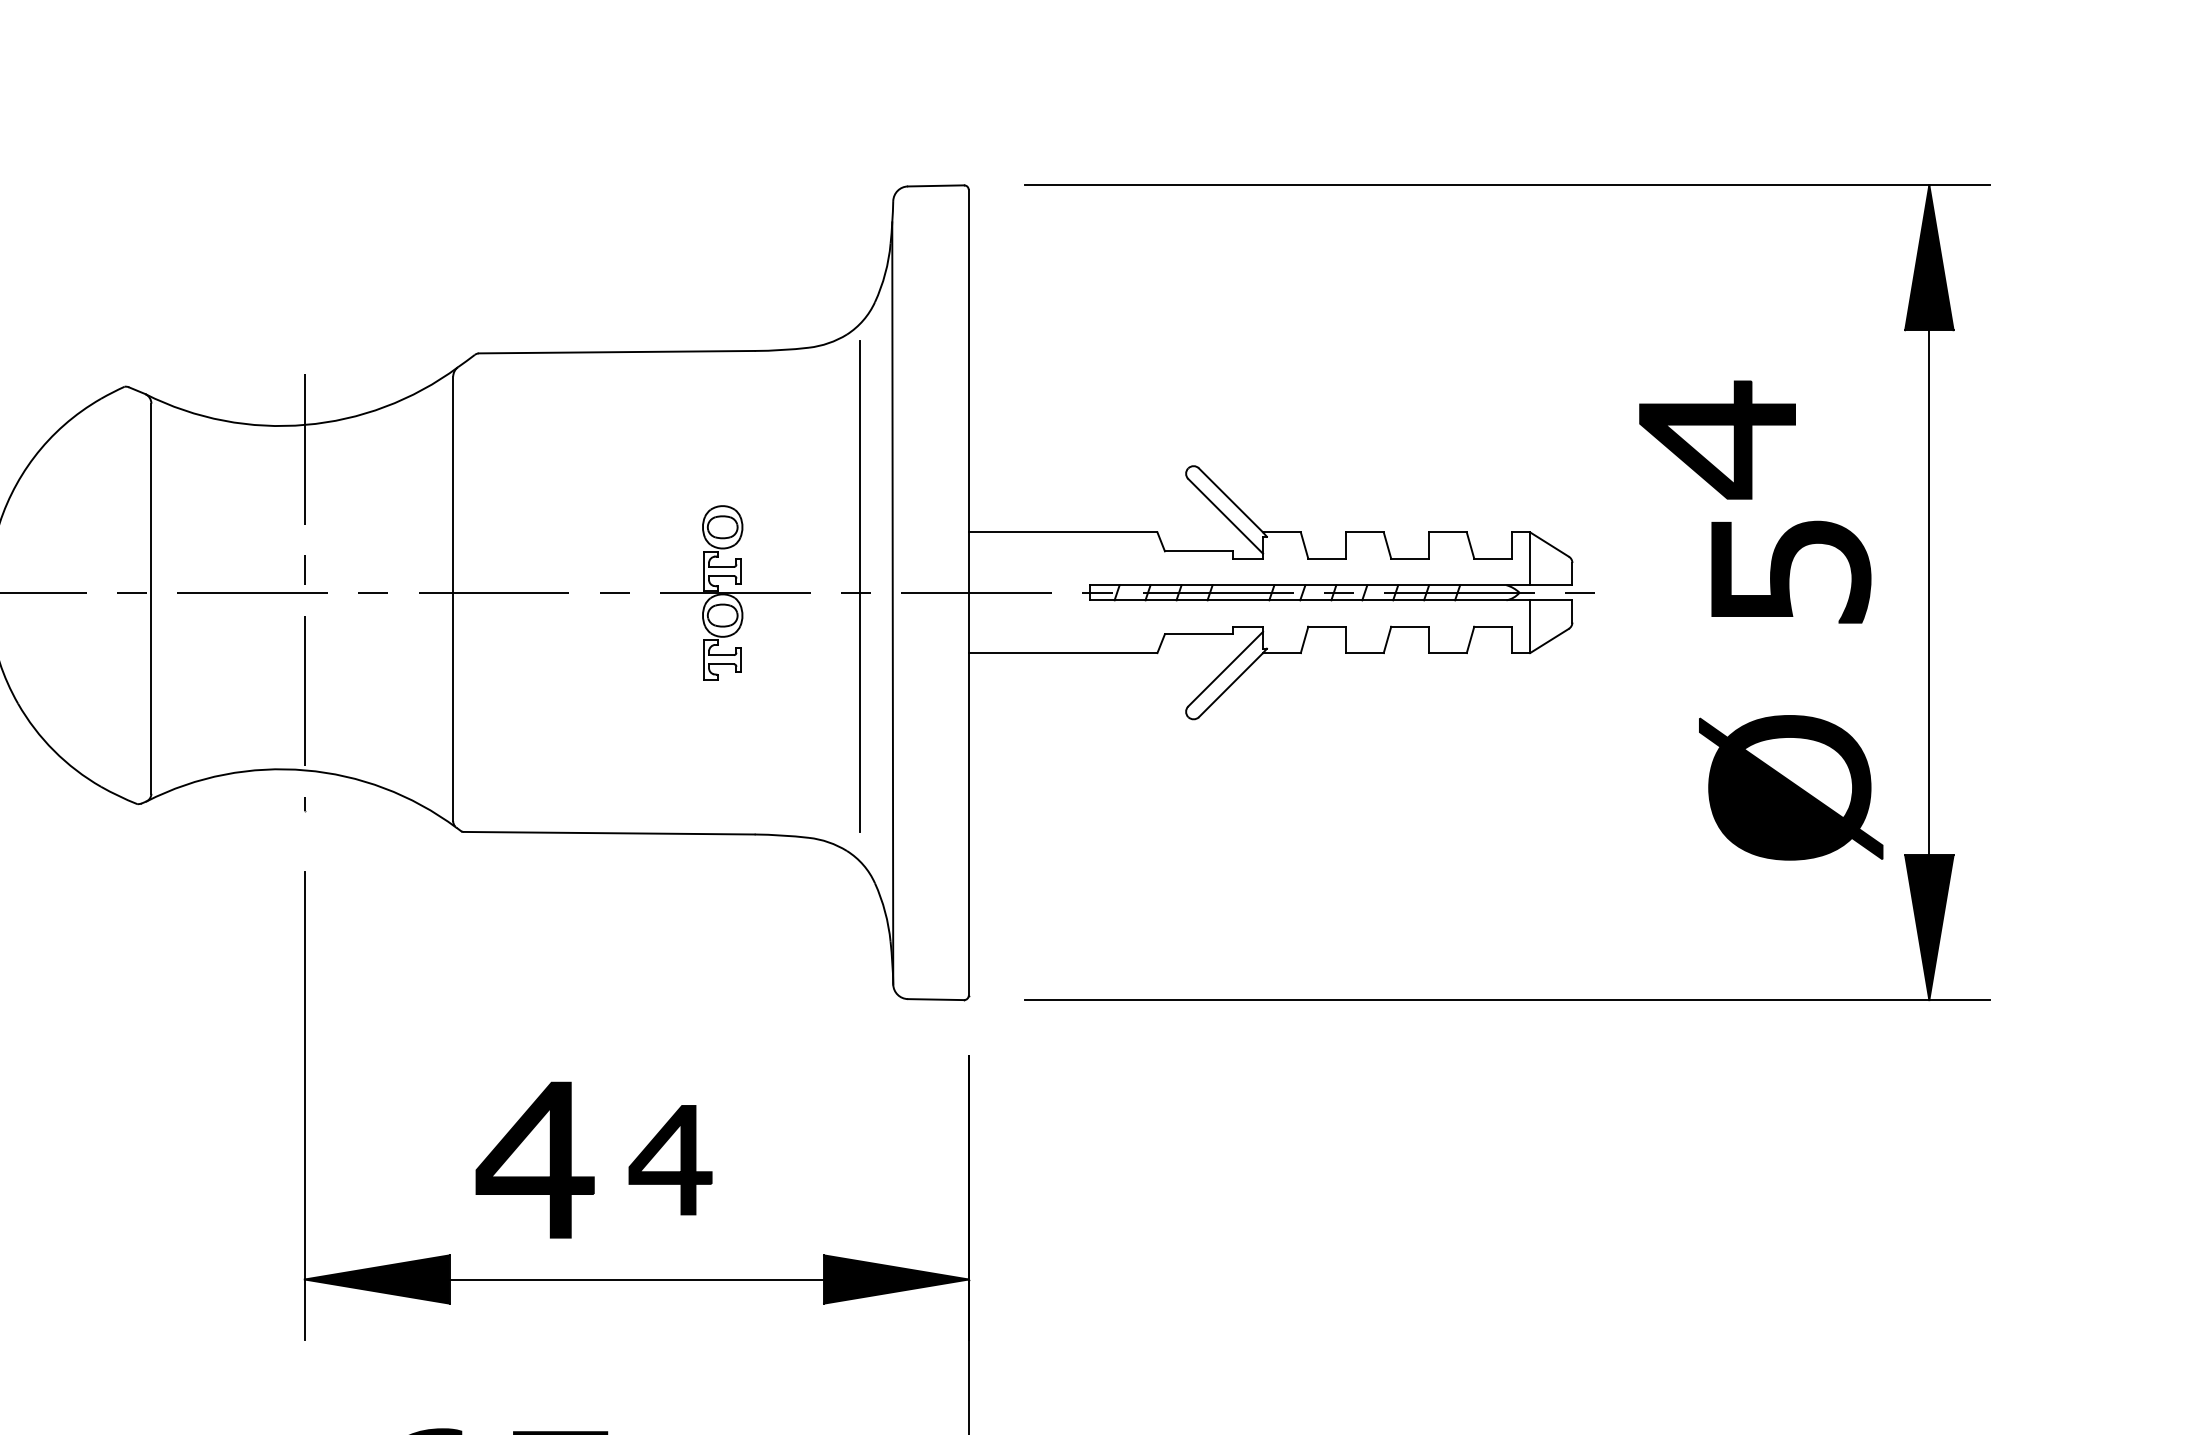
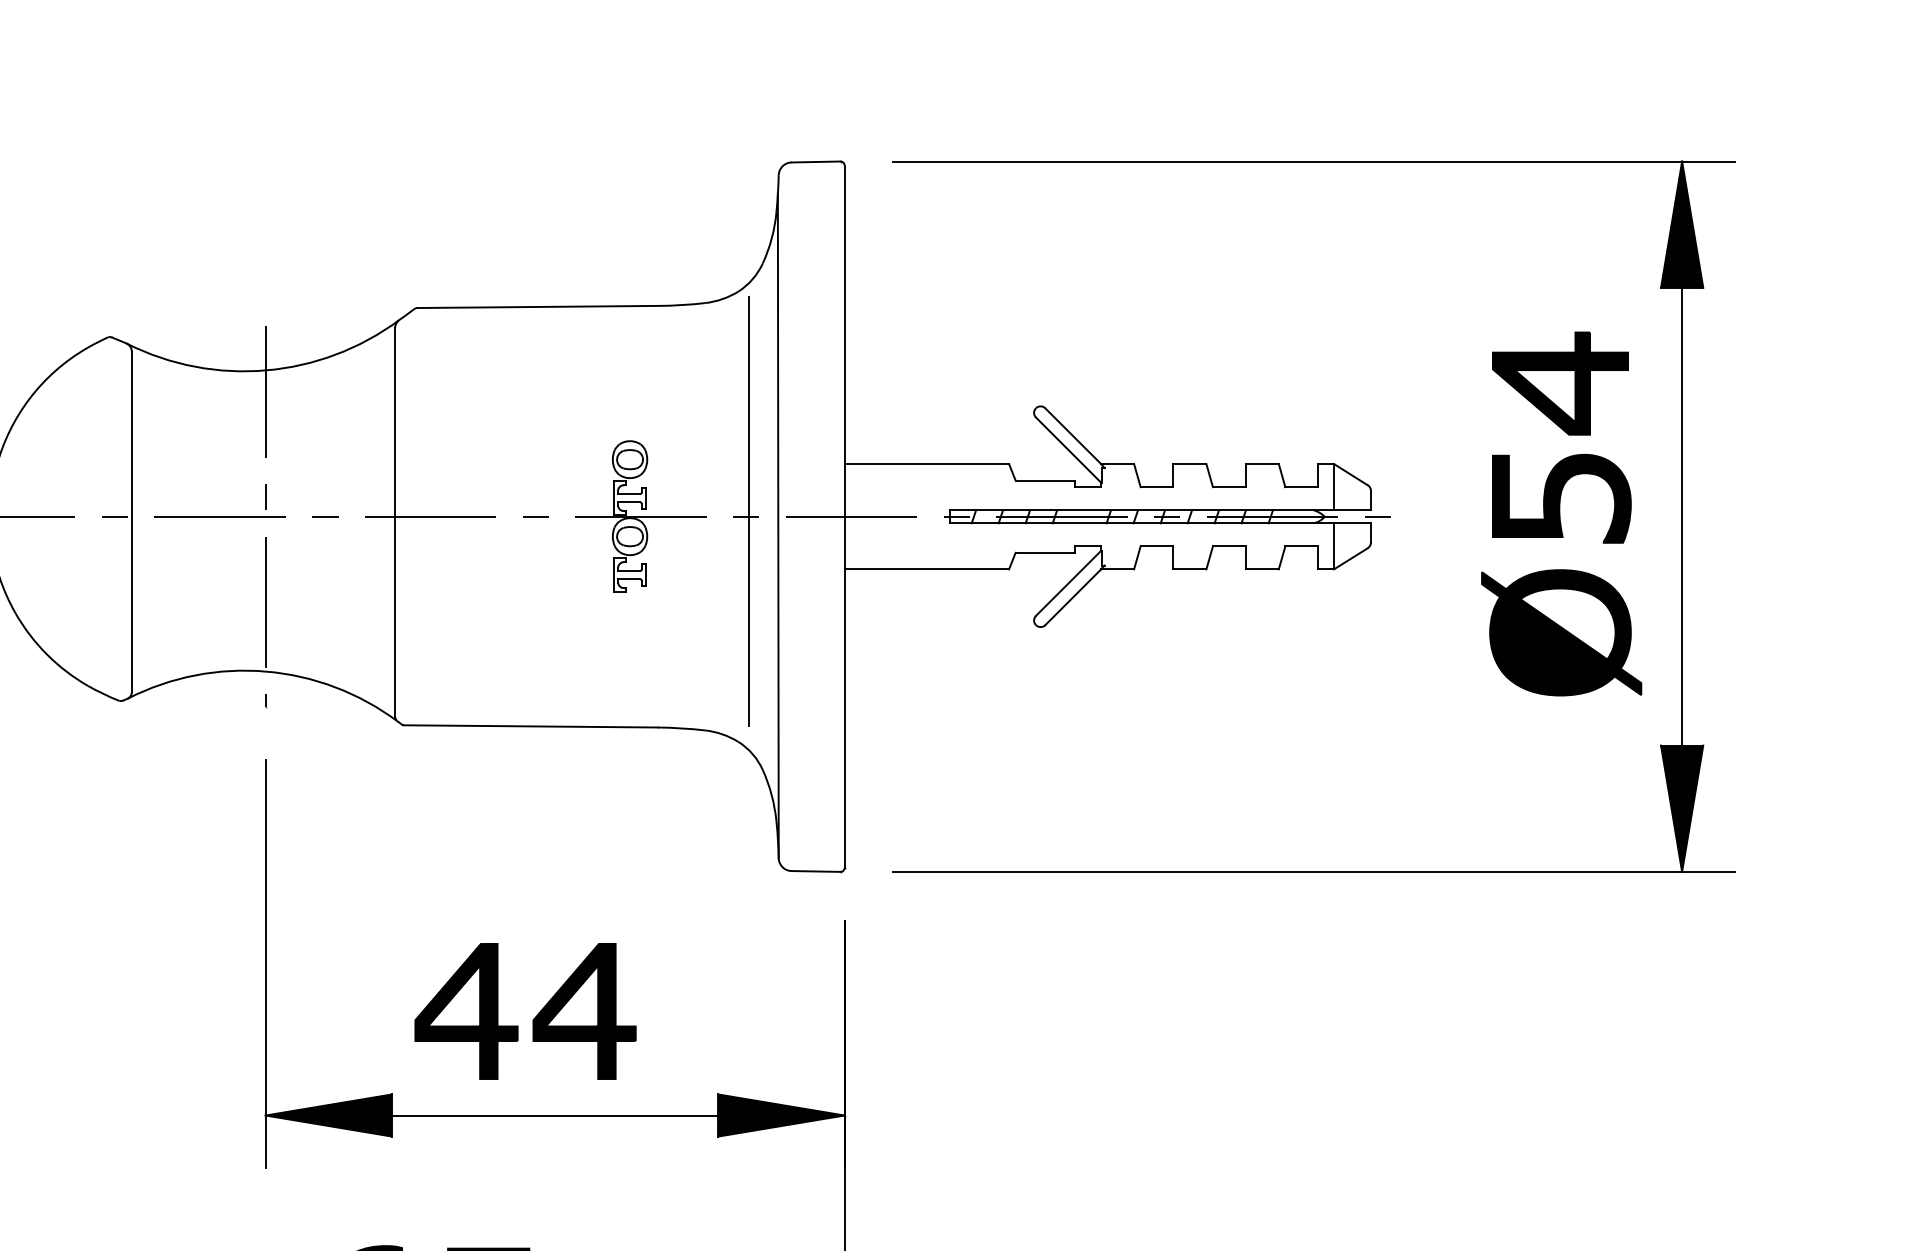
part: (1717, 439) -> (1560, 383), moved
part: (1791, 787) -> (1561, 632), moved
part: (670, 1160) -> (584, 1011), size x1.43

